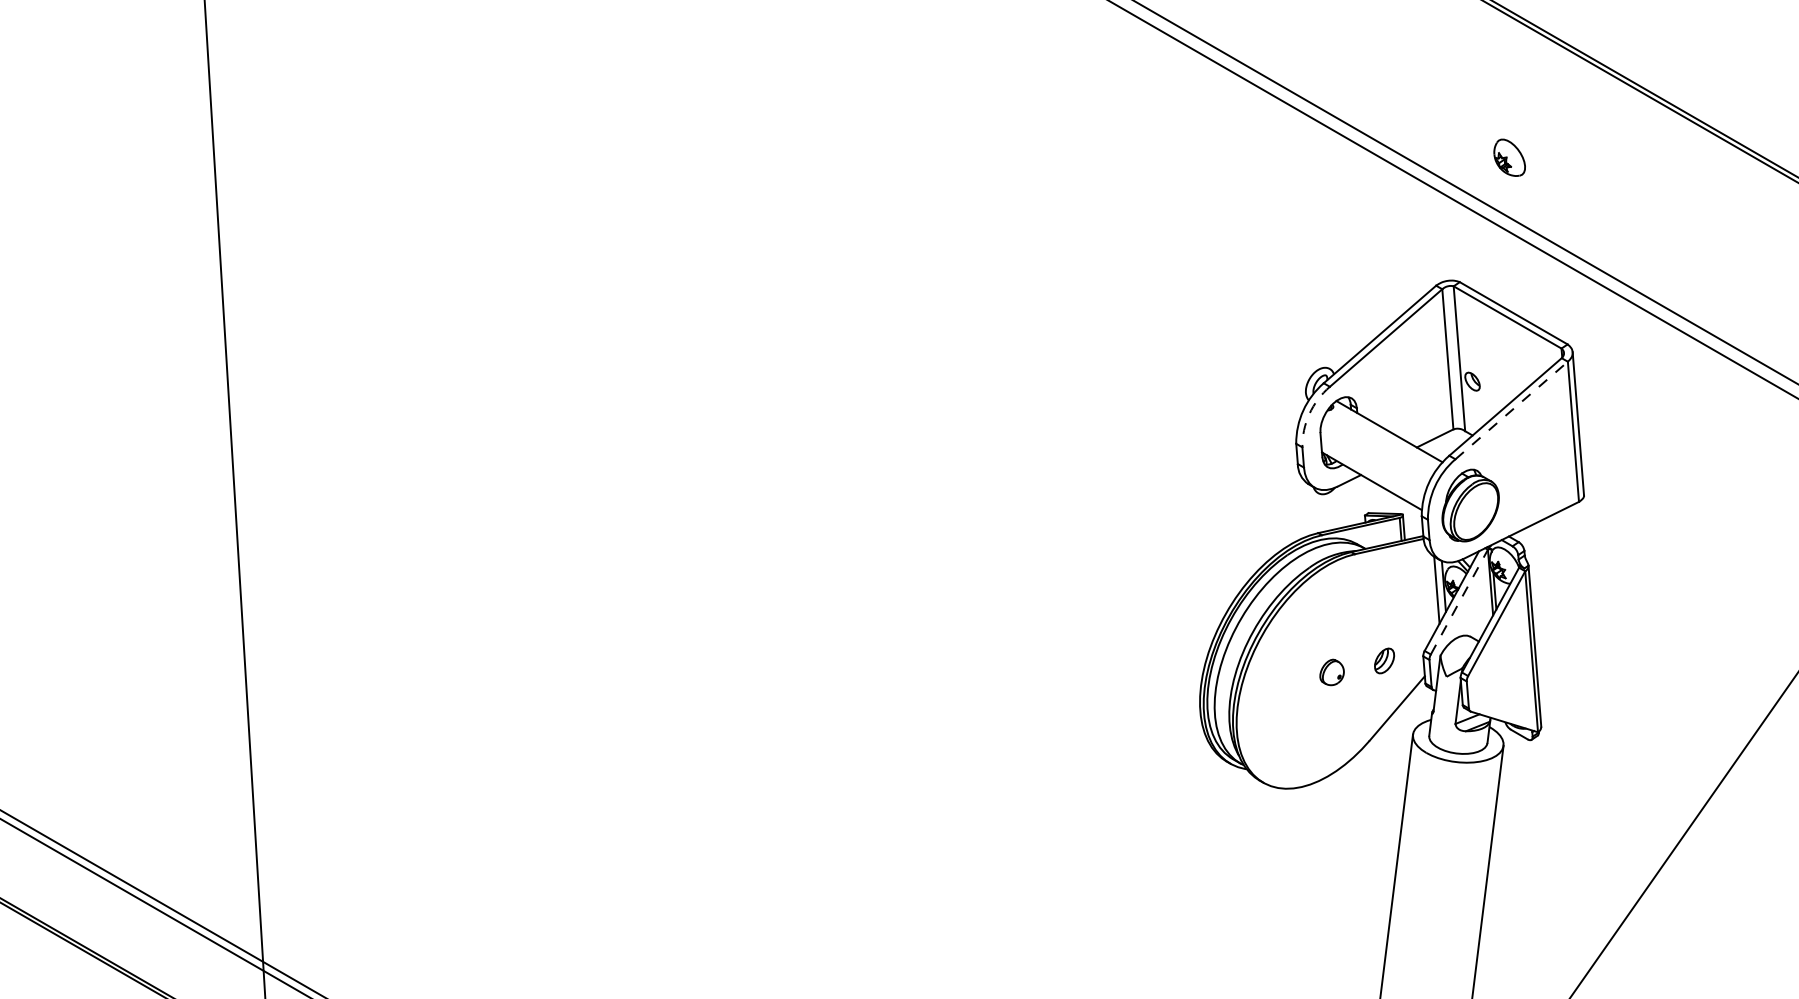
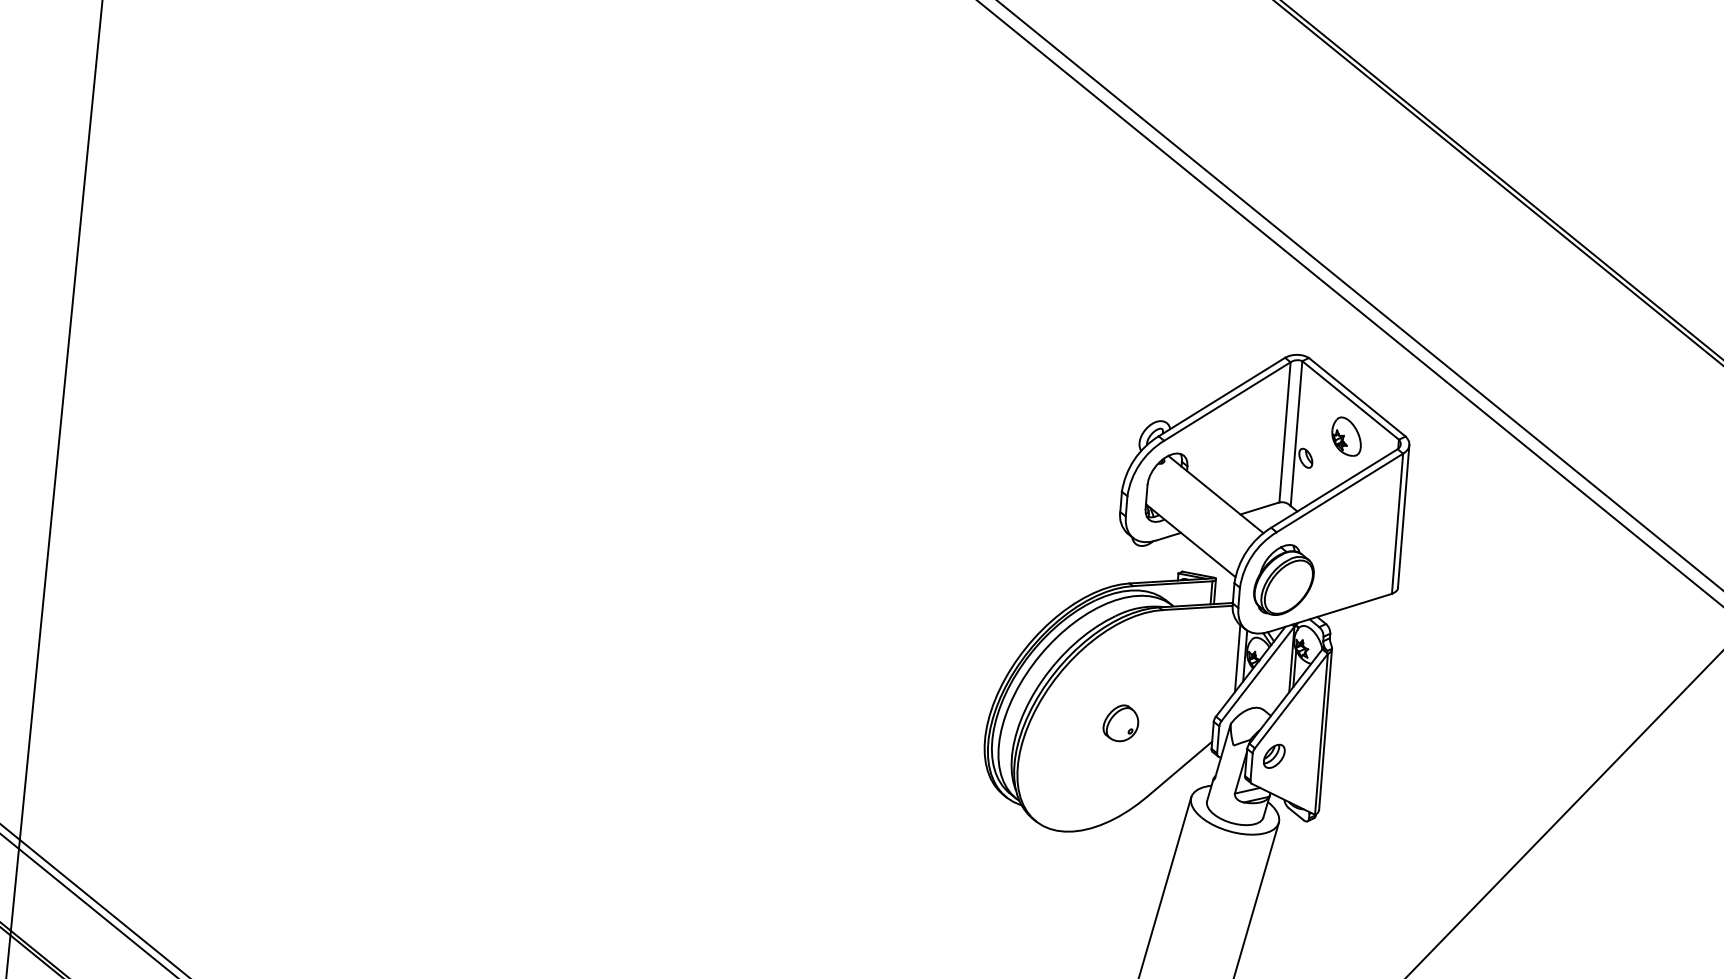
part: (1509, 157) -> (1346, 436), moved
line: (1512, 410) -> (1340, 493), dashed -> solid
arc: (1309, 414) -> (1139, 464), dashed -> solid
line: (1459, 602) -> (1258, 674), dashed -> solid
part: (1384, 660) -> (1274, 755), moved
part: (1331, 672) -> (1120, 723), size x1.43

